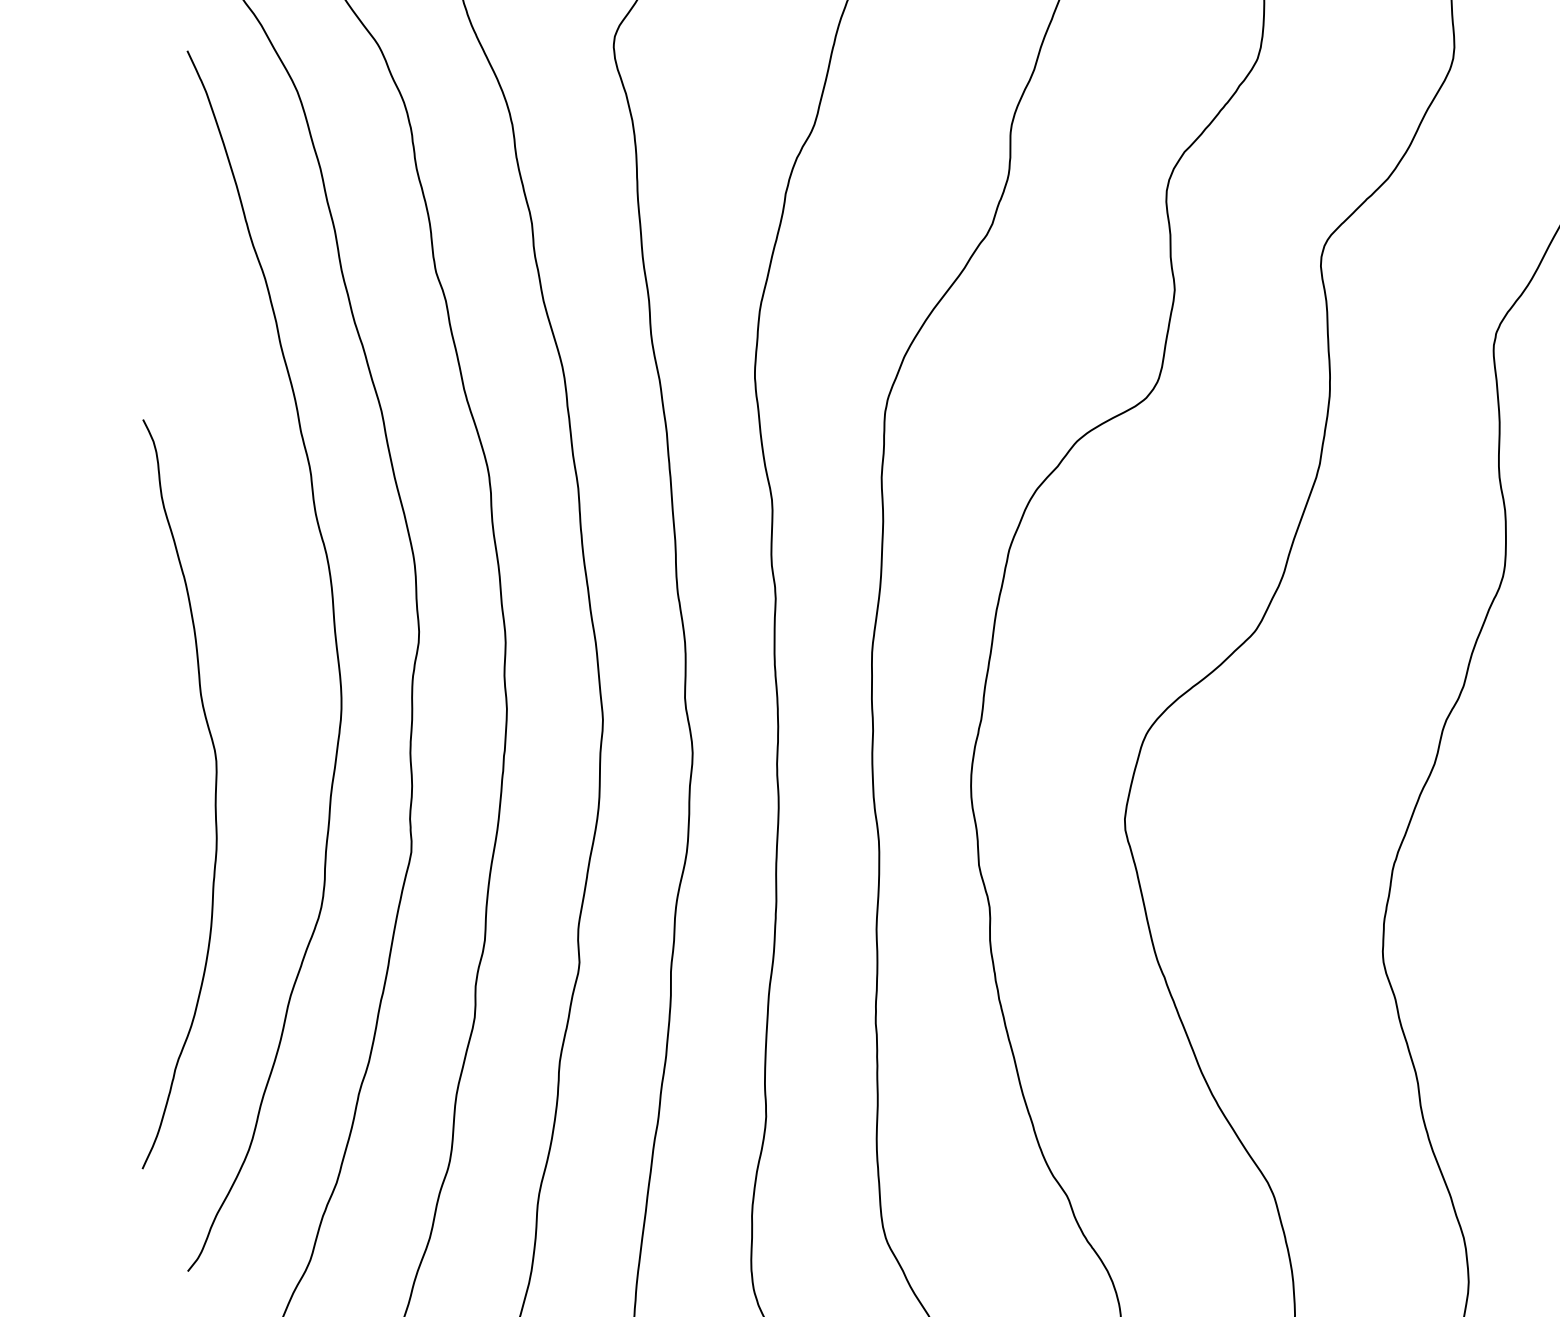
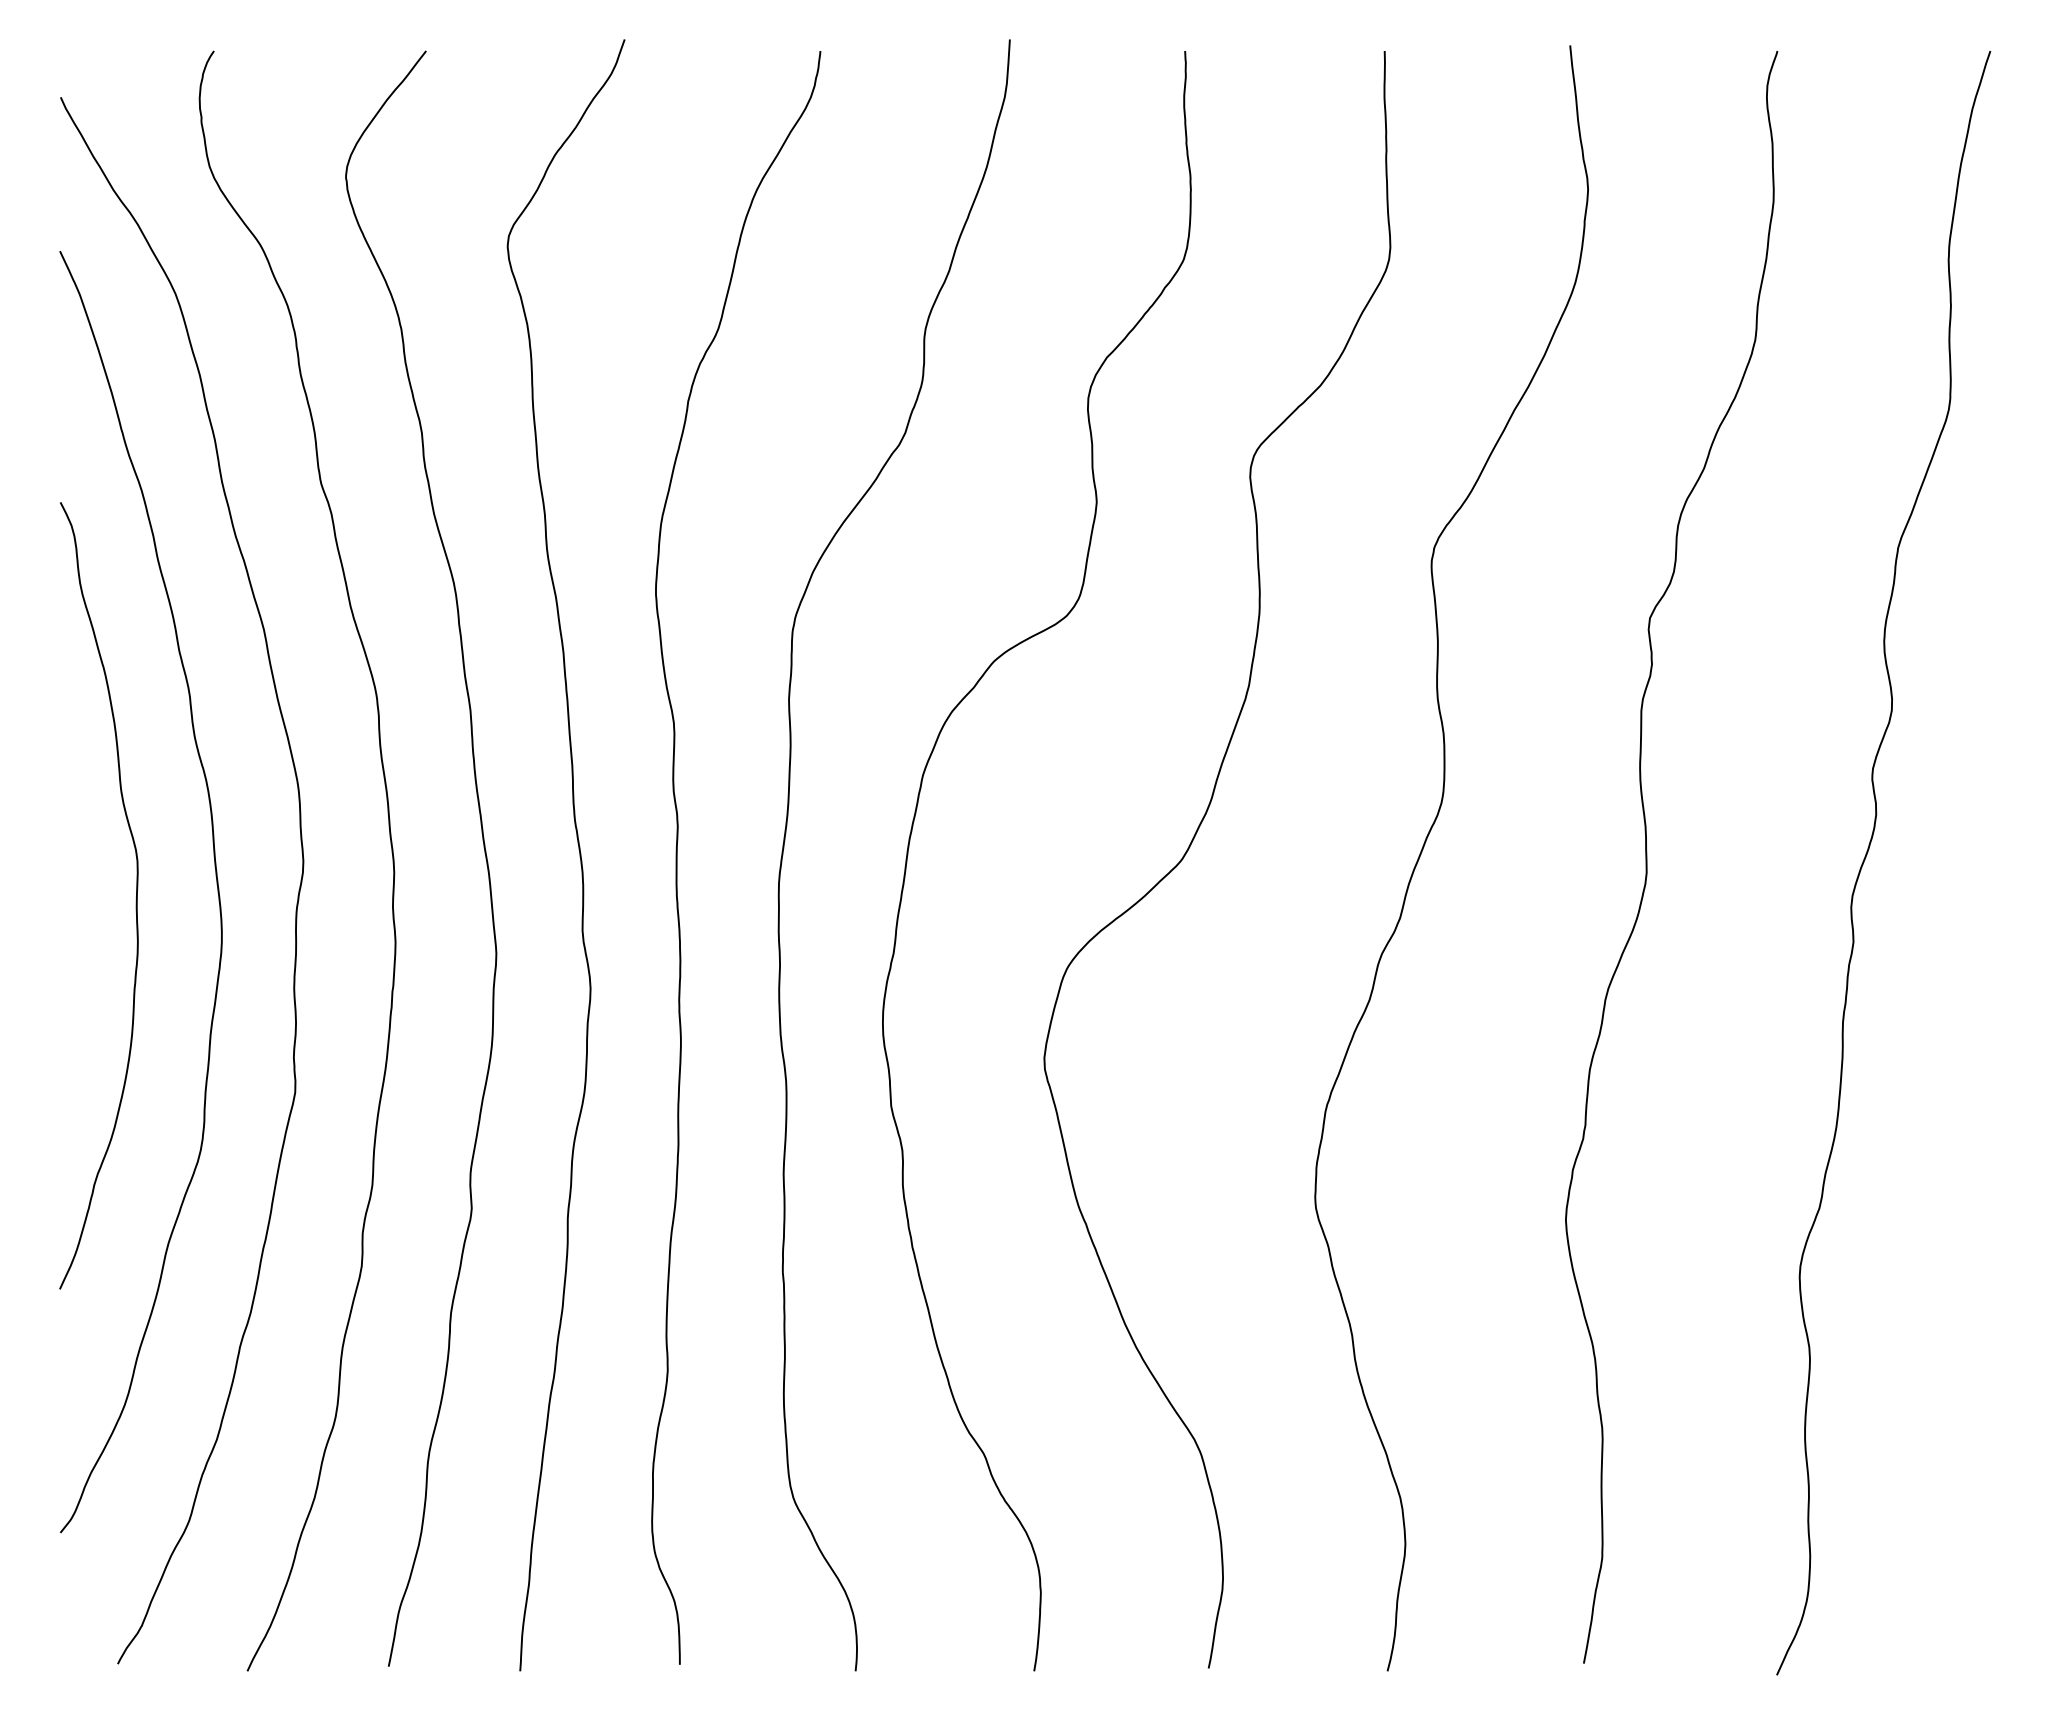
curve: (214, 799) -> (135, 901), moved

